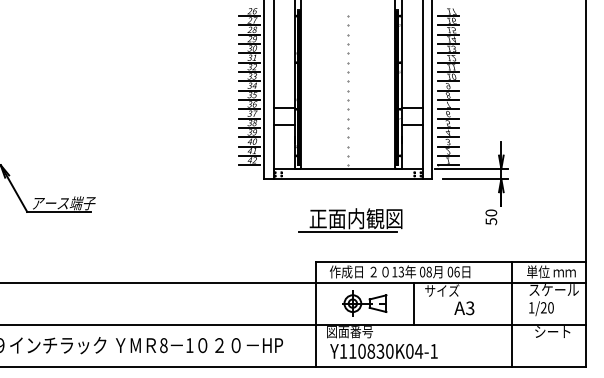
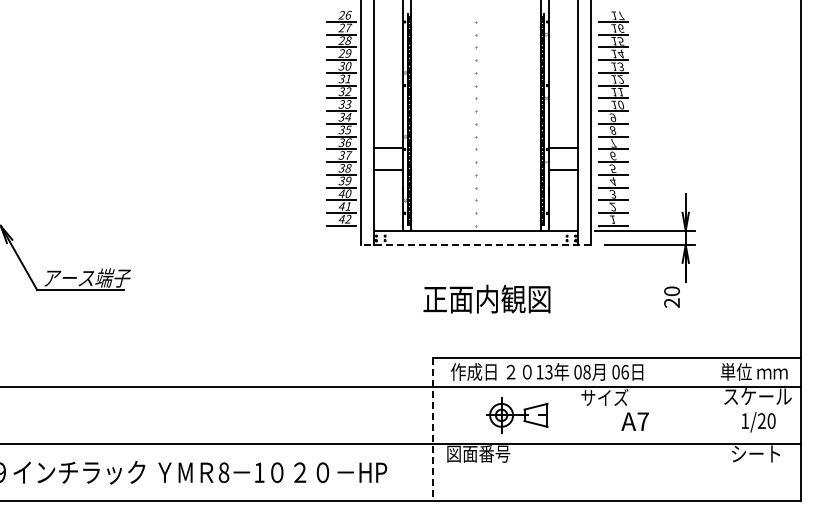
line: (348, 179) -> (476, 245), solid -> dashed
text: (490, 221) -> (671, 302), 50 -> 20
line: (347, 231) -> (475, 316), removed
part: (364, 303) -> (517, 415), moved
line: (414, 303) -> (566, 415), removed
text: (470, 308) -> (643, 421), A3 -> A7
text: (541, 308) -> (758, 422), moved
line: (316, 313) -> (432, 429), solid -> dashed
line: (512, 313) -> (700, 429), removed
part: (383, 351) -> (524, 480), removed

